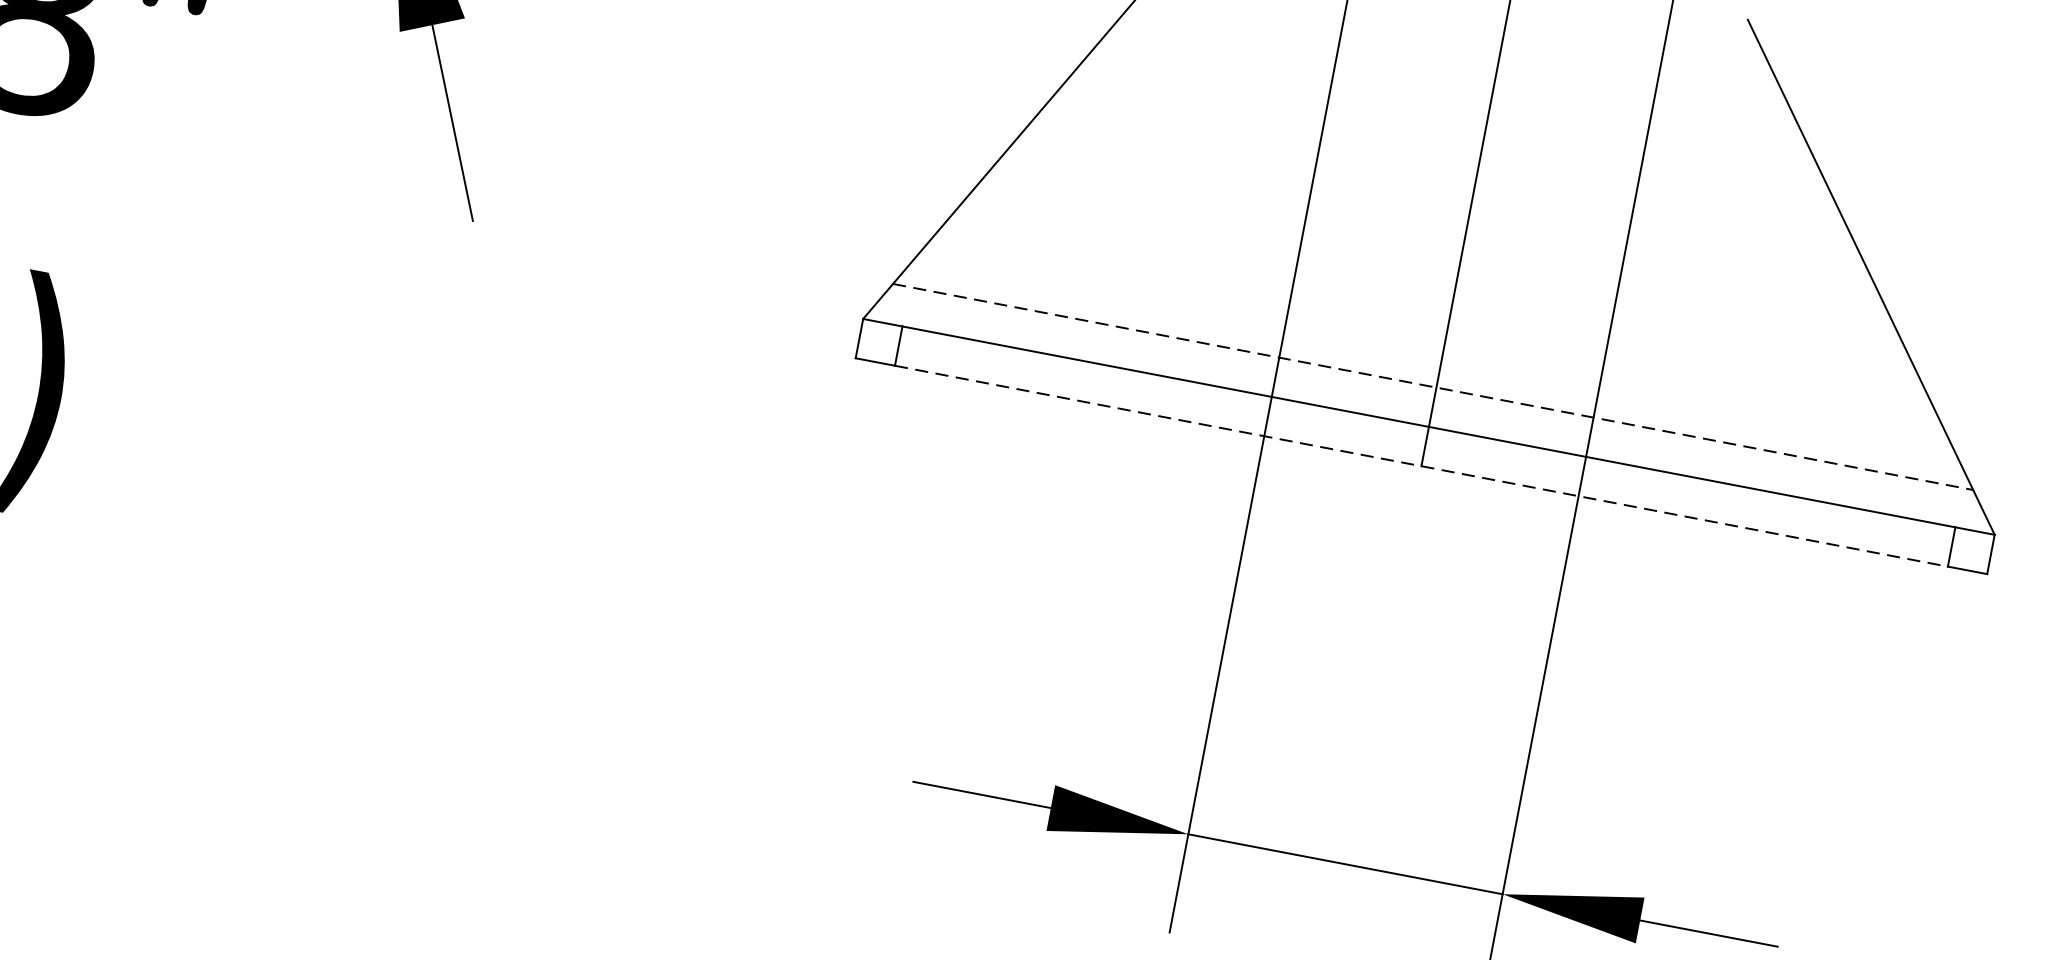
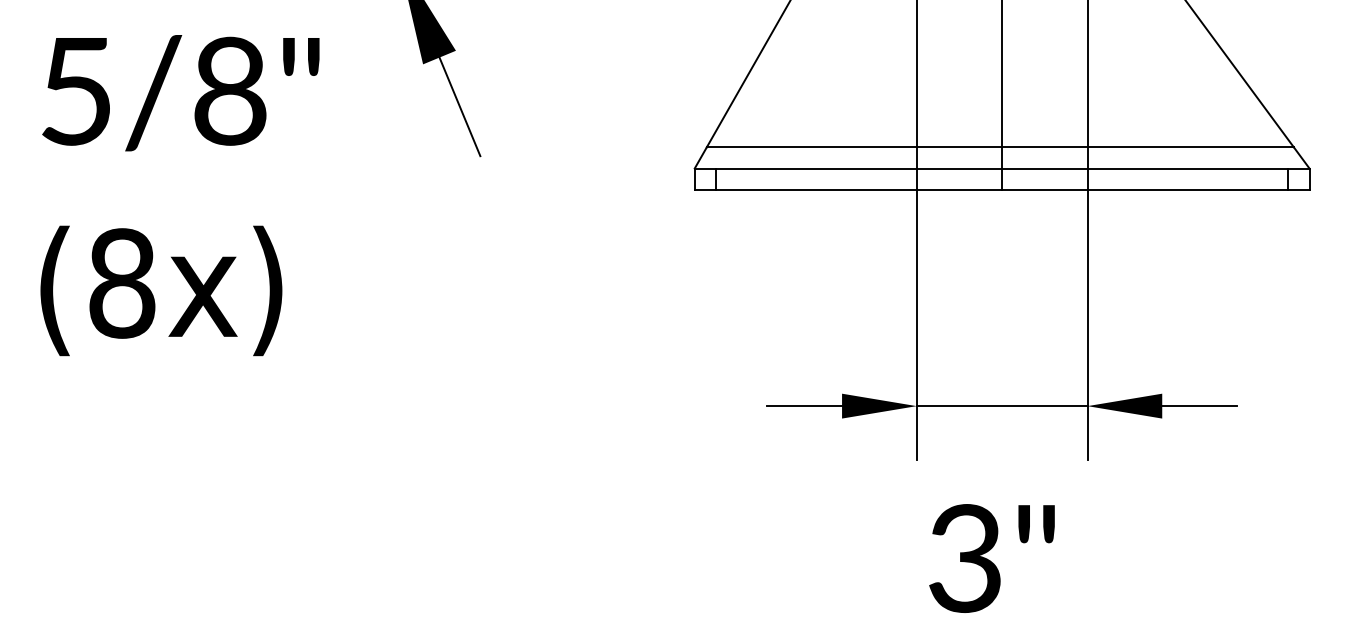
line: (1433, 387) -> (1000, 147), dashed -> solid
line: (1422, 465) -> (1002, 189), dashed -> solid

